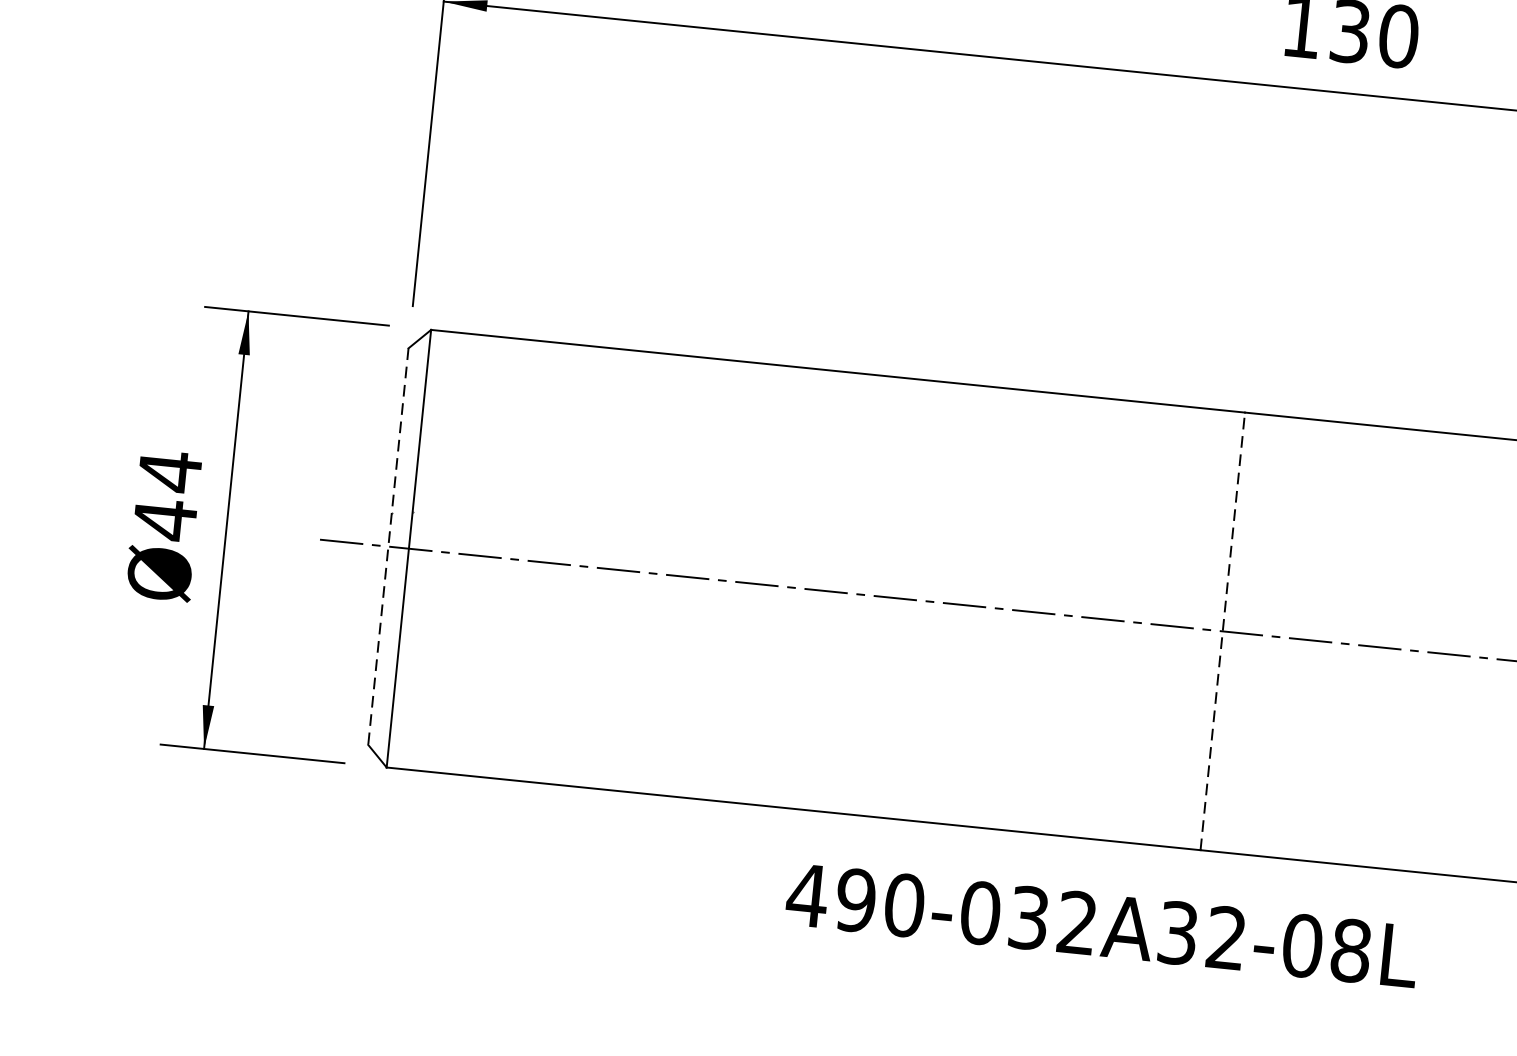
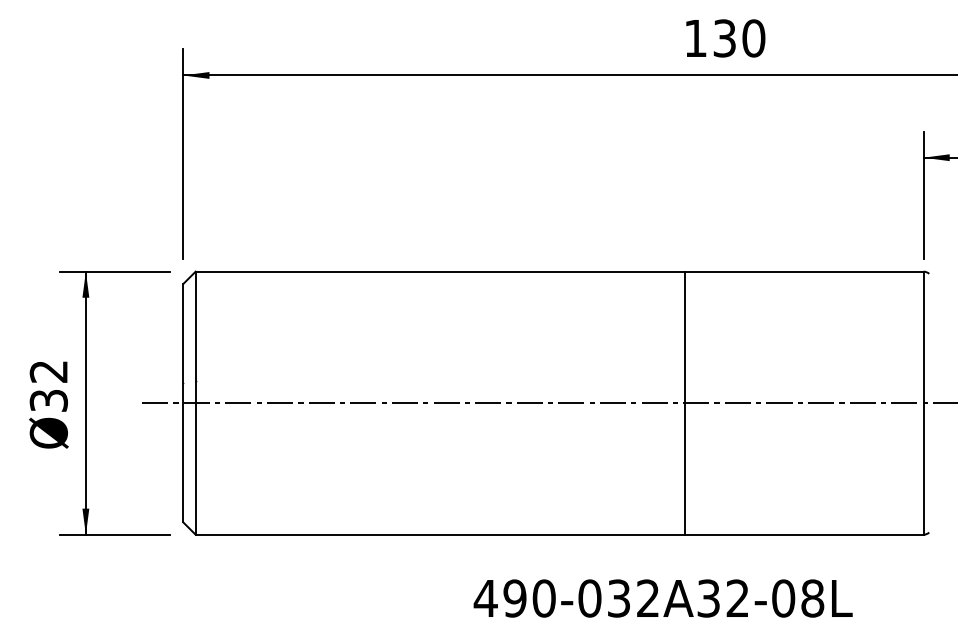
text: (167, 494) -> (48, 385), Ø44 -> Ø32
line: (388, 547) -> (183, 403), dashed -> solid
line: (1223, 631) -> (685, 403), dashed -> solid
text: (1101, 925) -> (662, 598), moved

